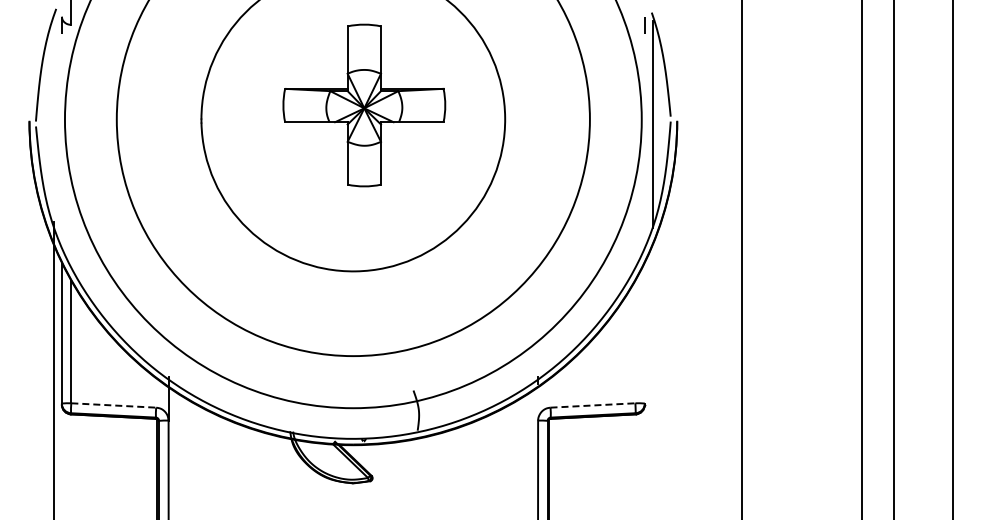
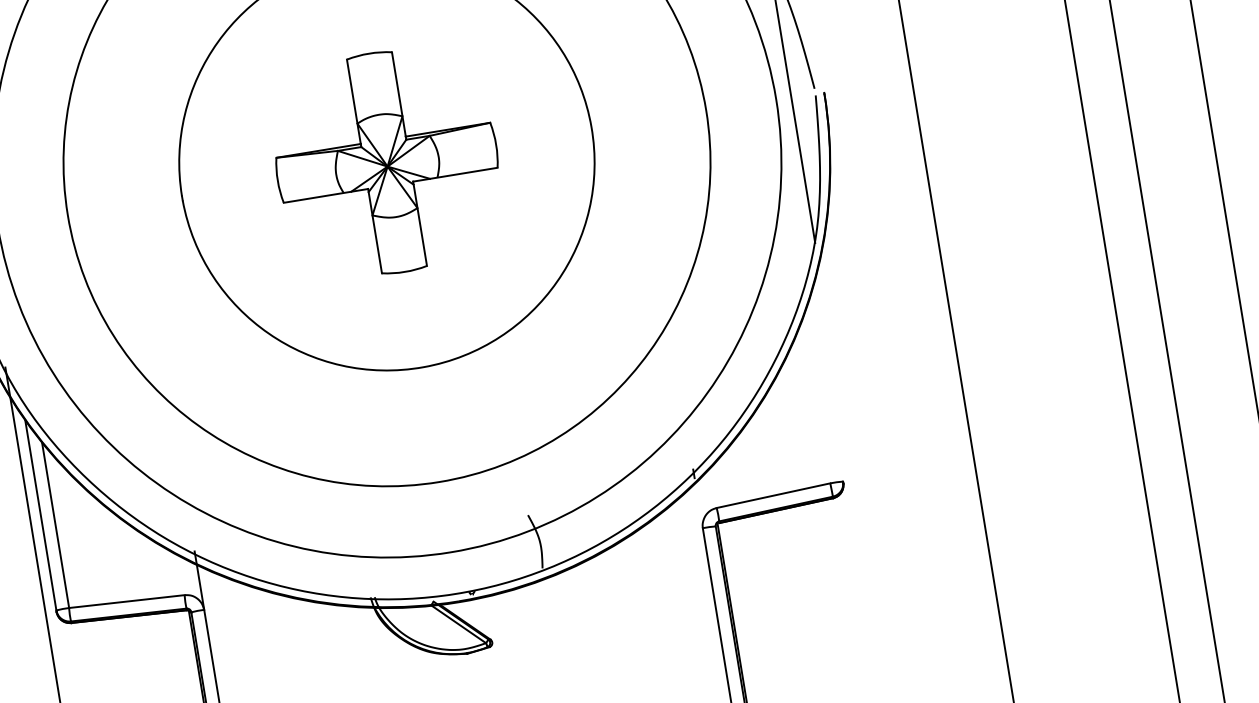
part: (364, 105) -> (387, 162), moved
line: (113, 405) -> (126, 601), dashed -> solid
line: (592, 405) -> (772, 495), dashed -> solid

